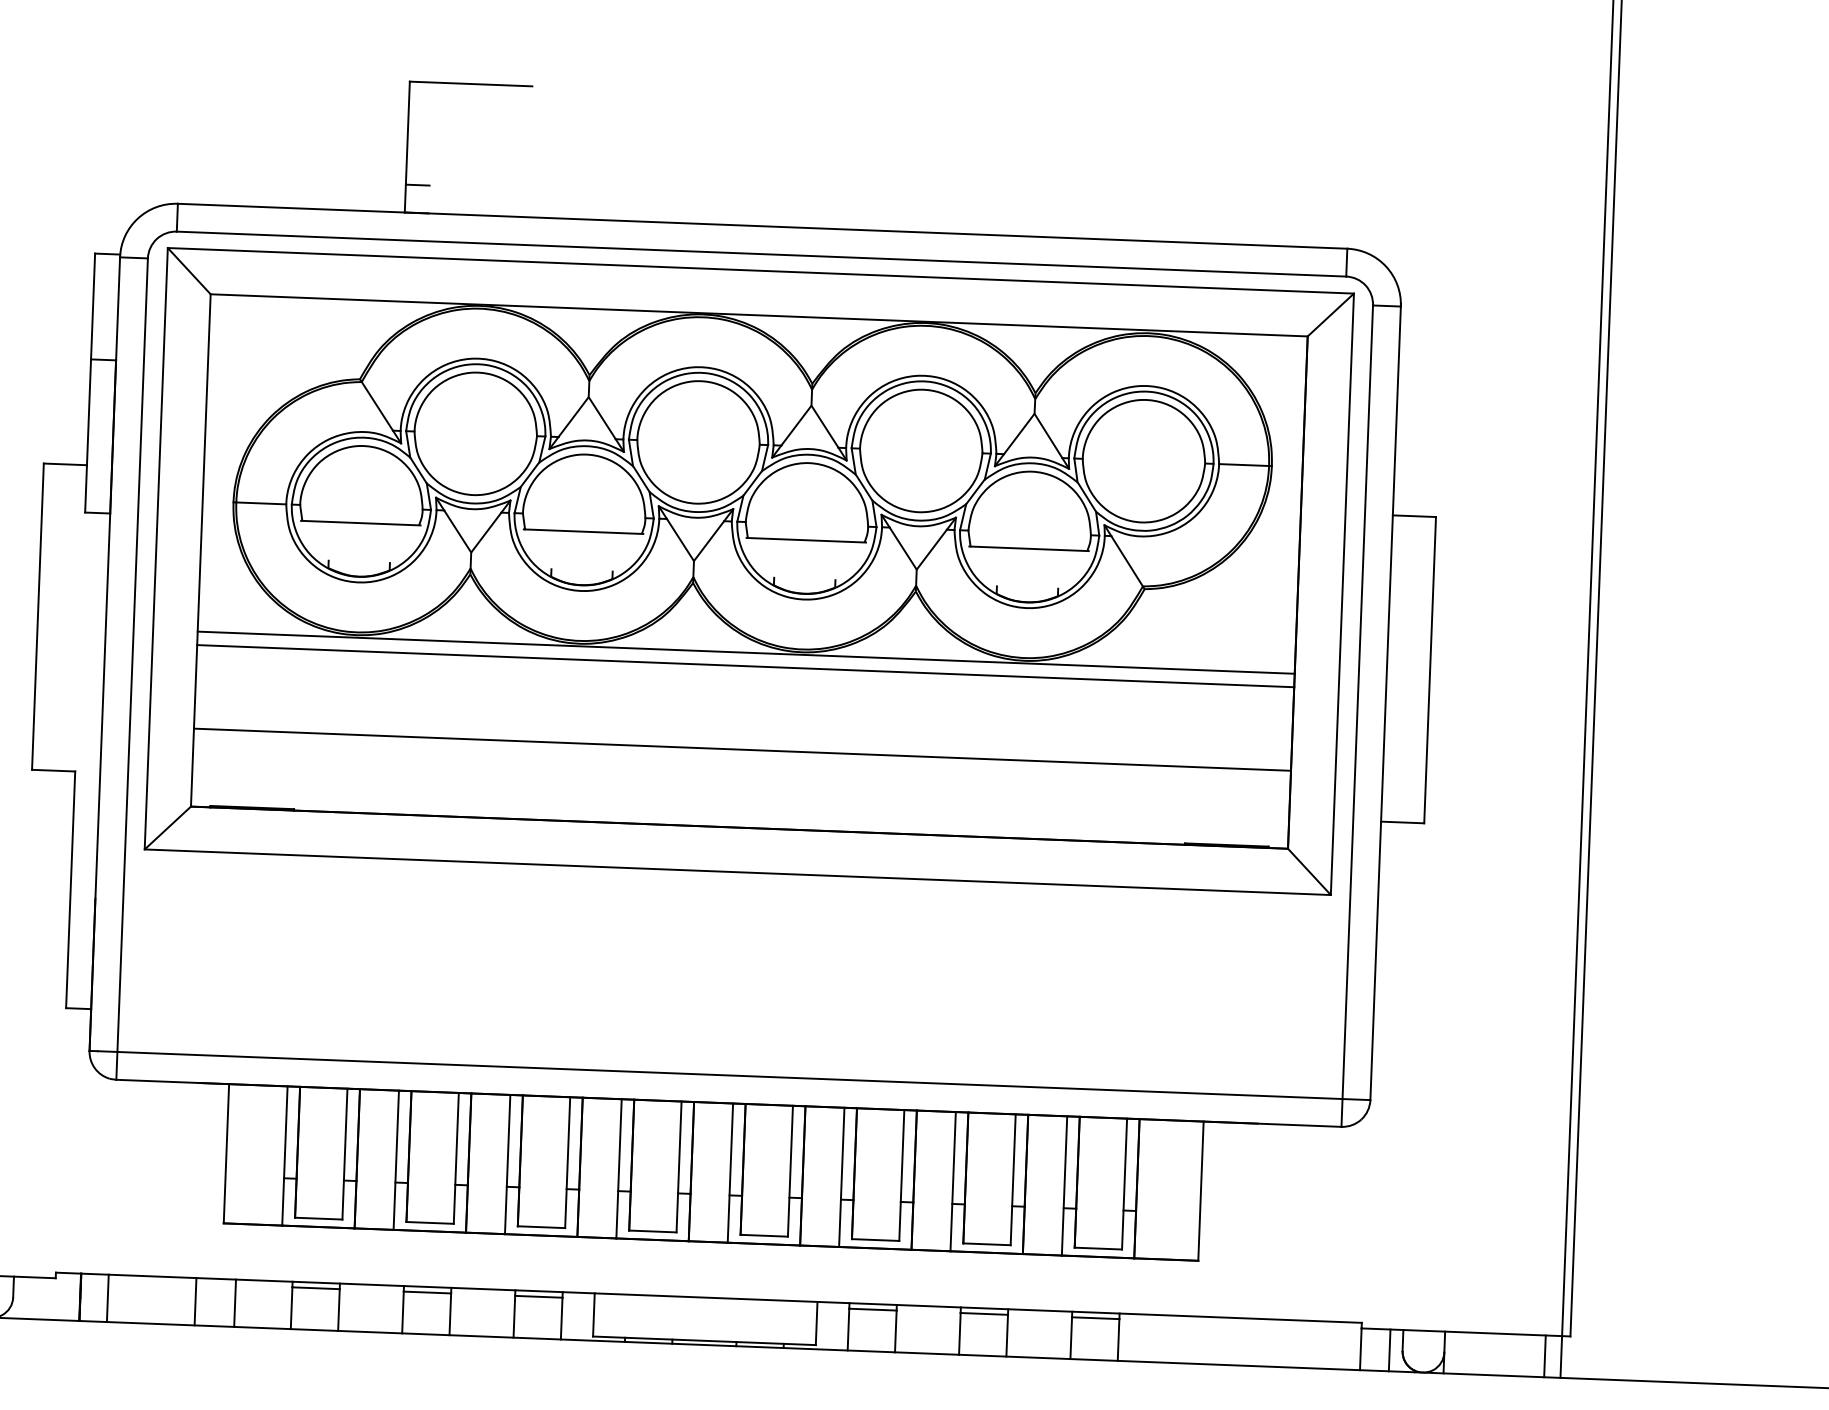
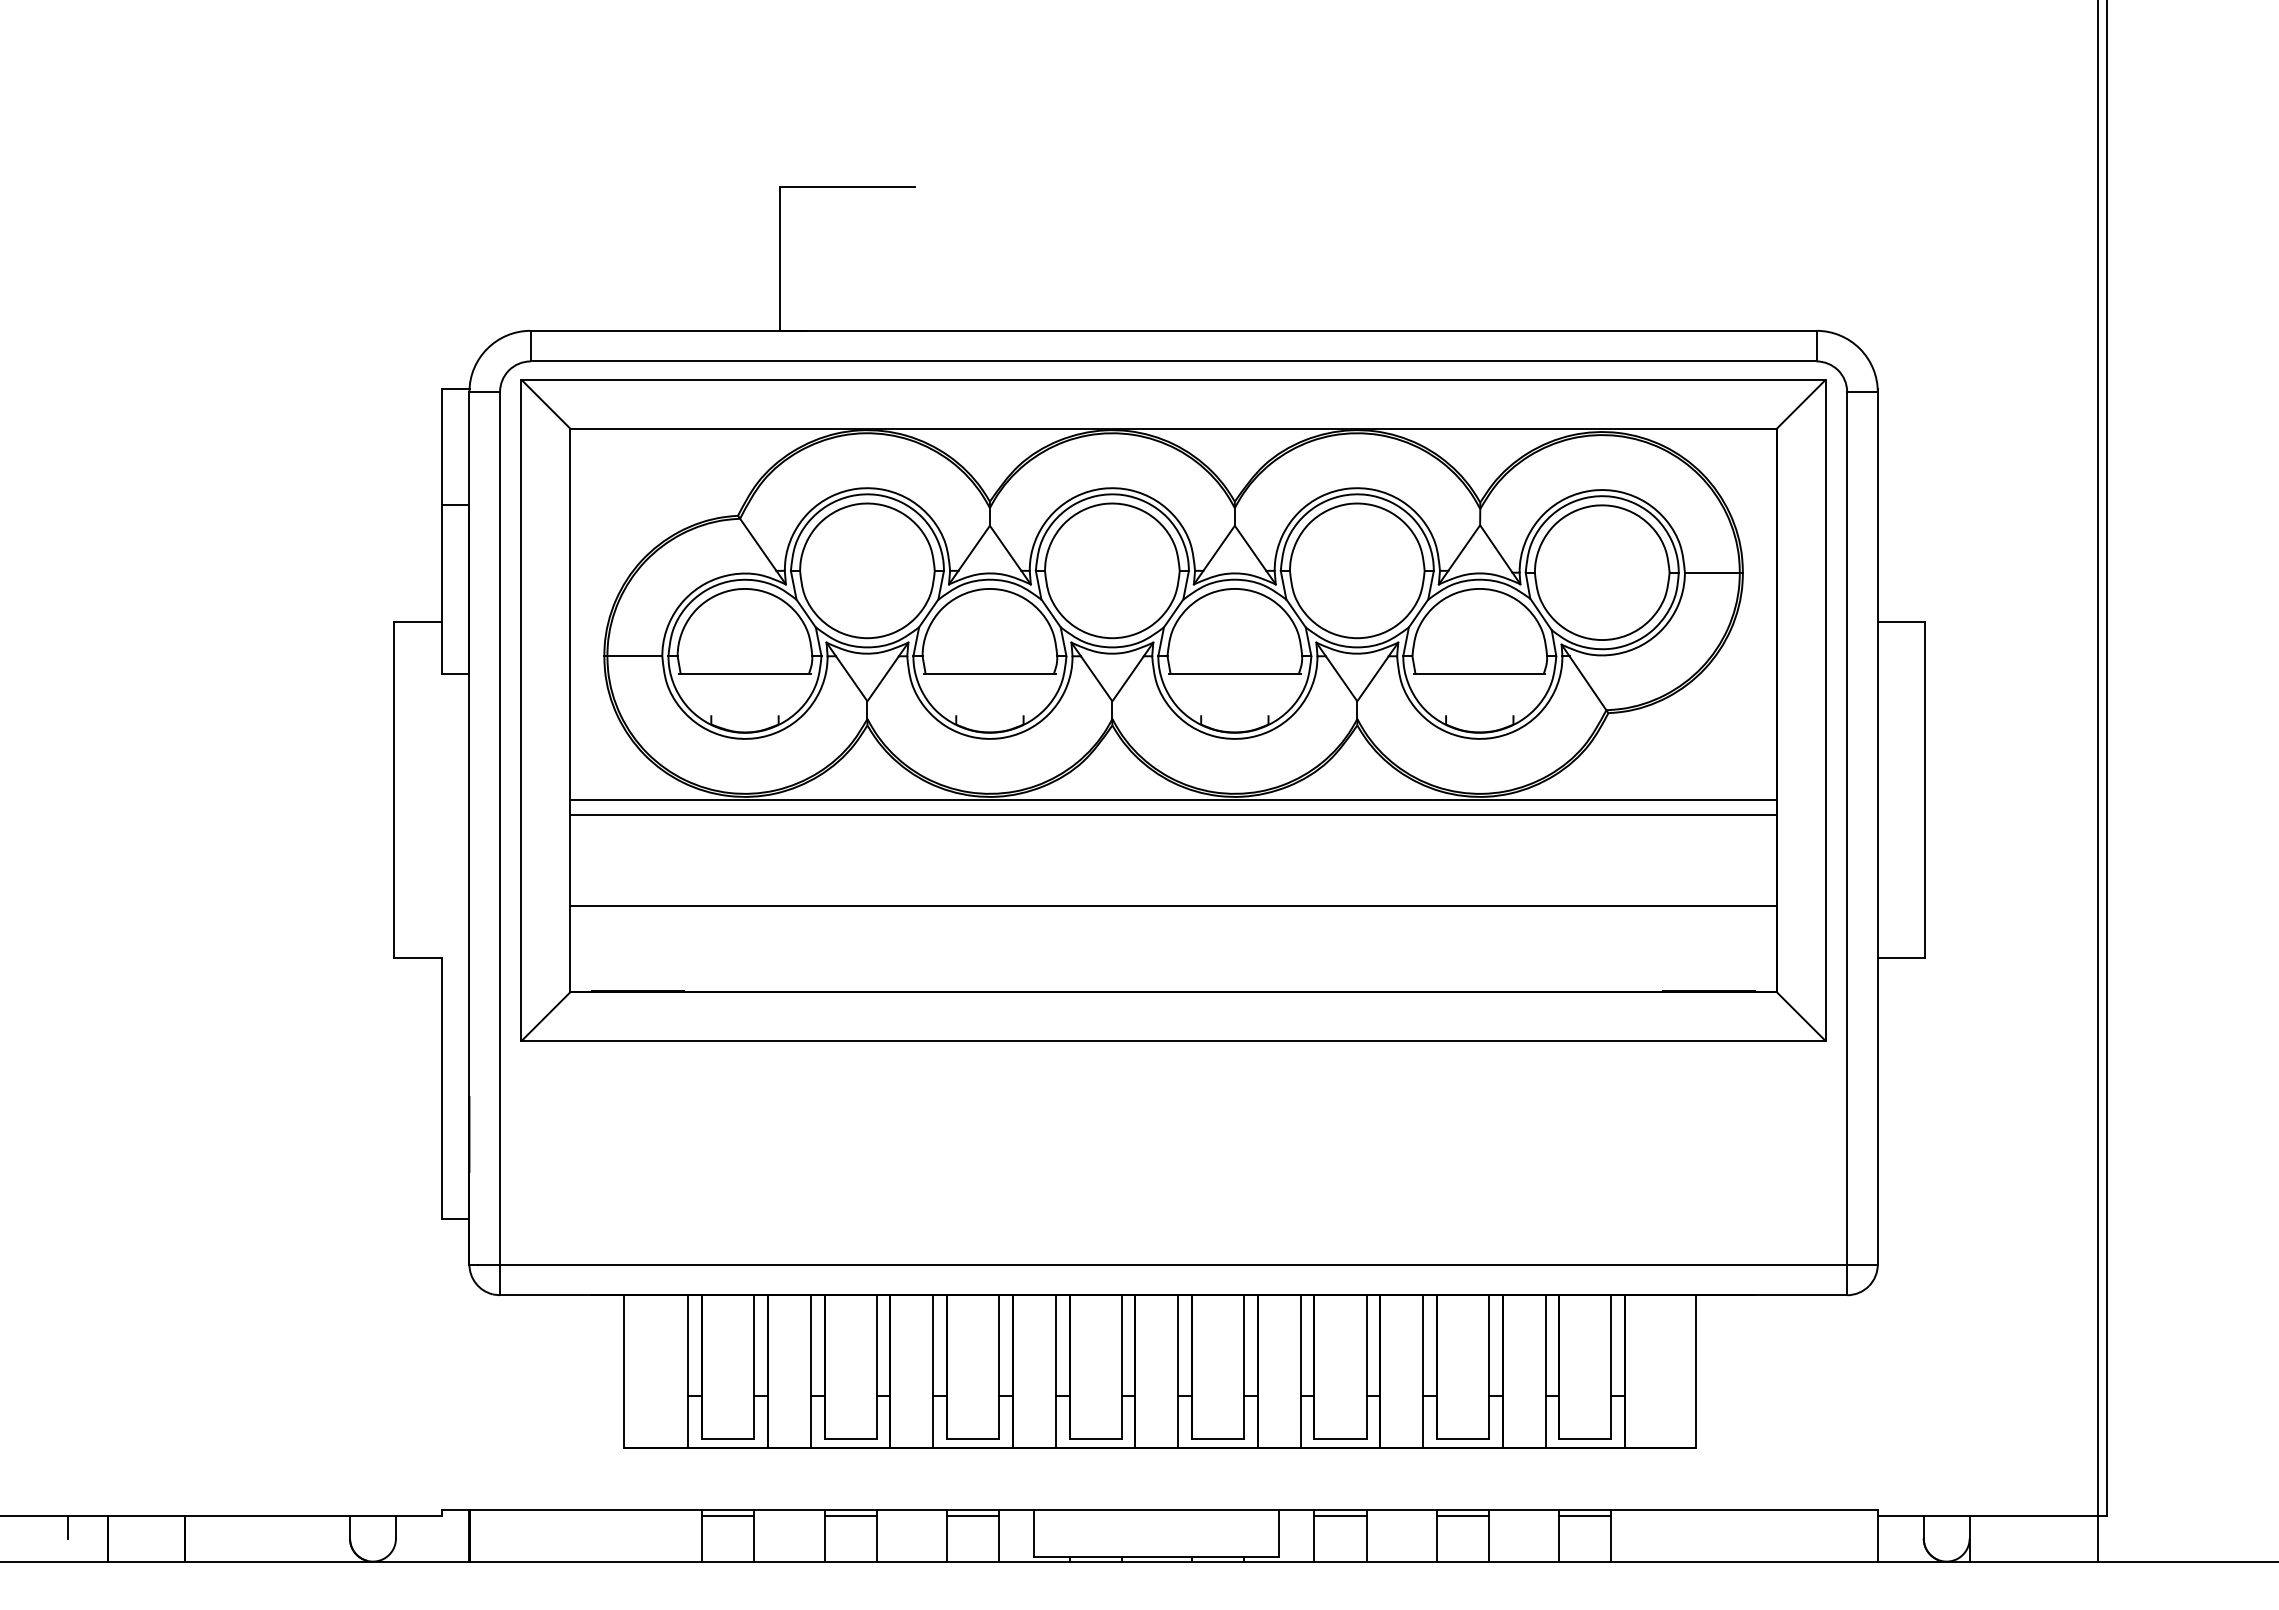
line: (417, 185) -> (793, 300), removed
line: (107, 1298) -> (499, 1535), removed
line: (195, 1301) -> (596, 1535), removed
line: (234, 1303) -> (639, 1535), removed
line: (1389, 1350) -> (1909, 1538), removed
line: (1545, 1356) -> (2080, 1538), removed

